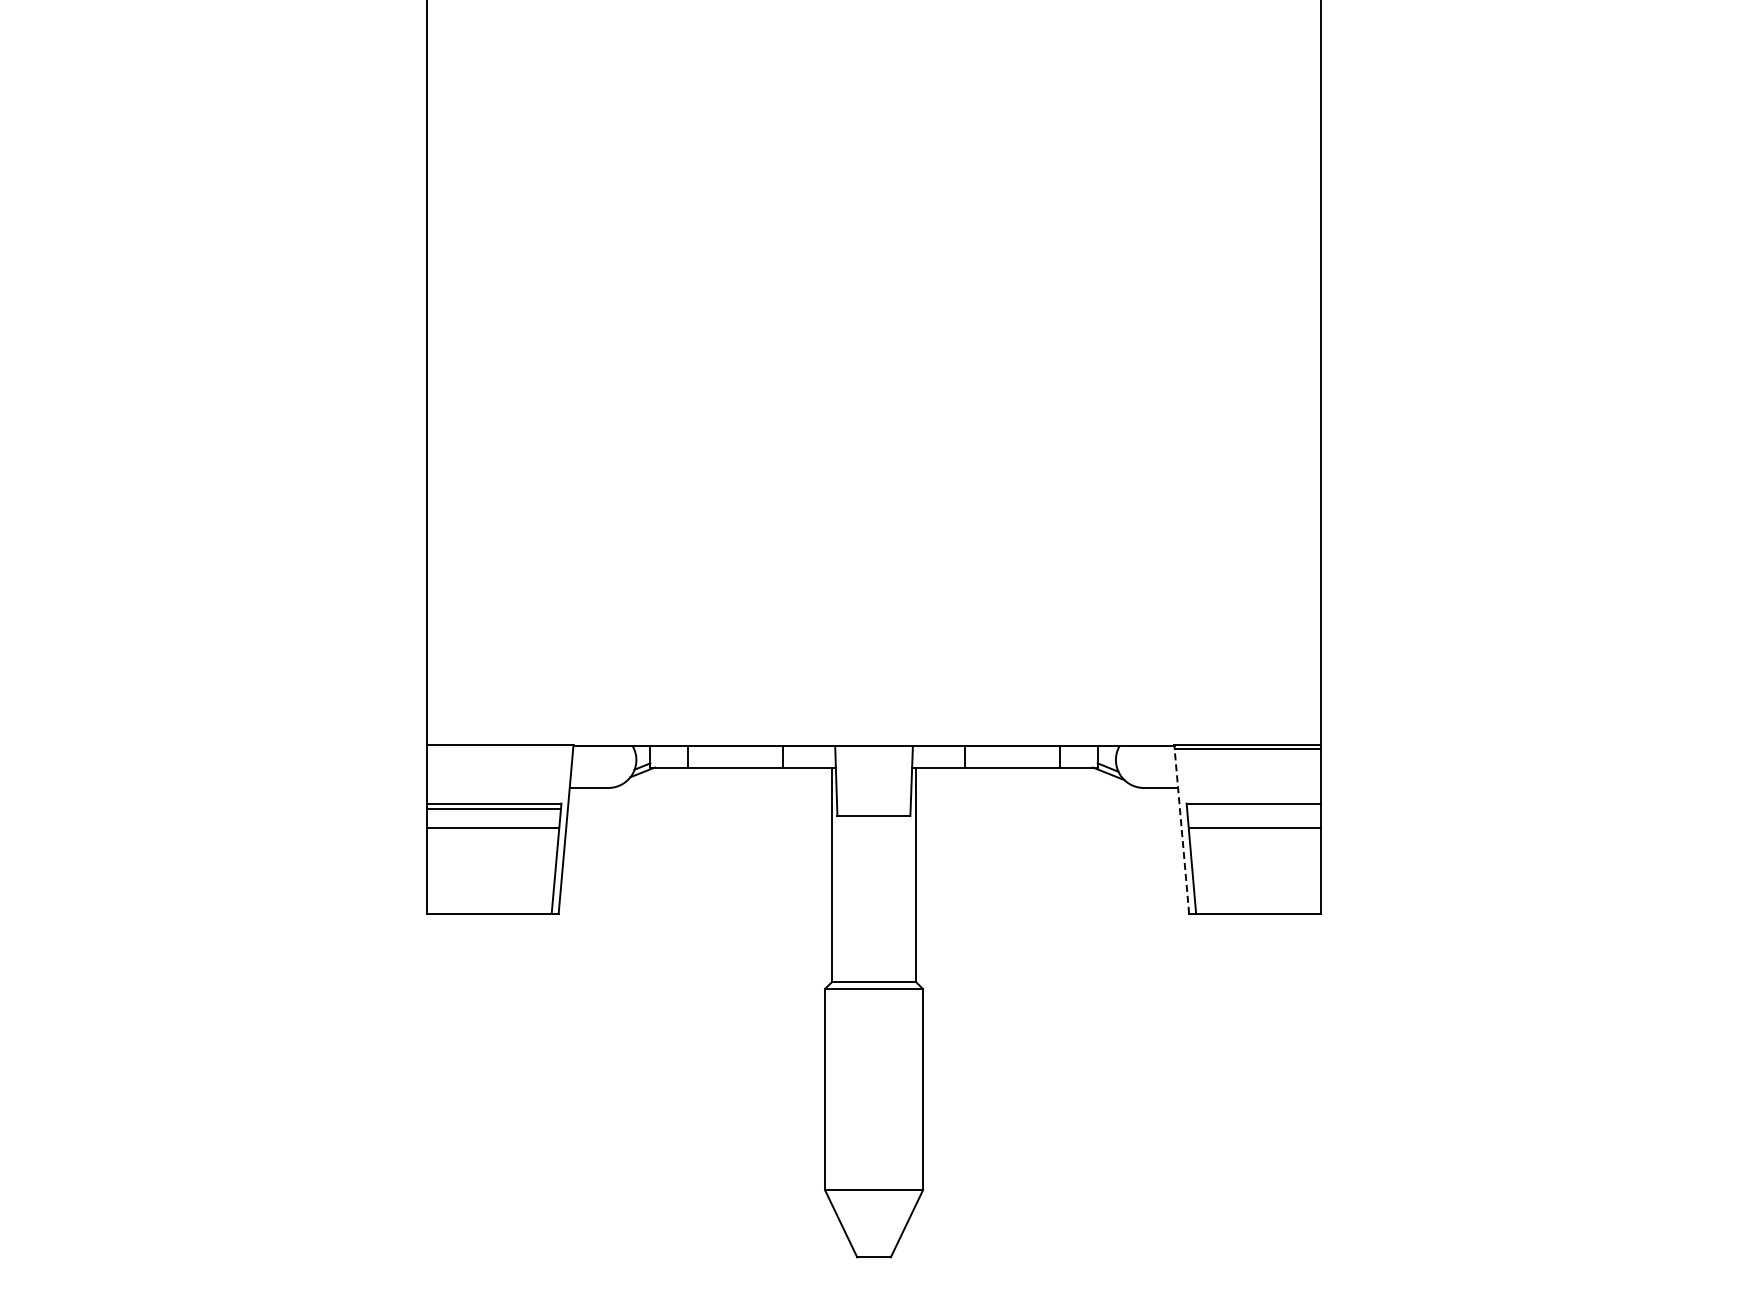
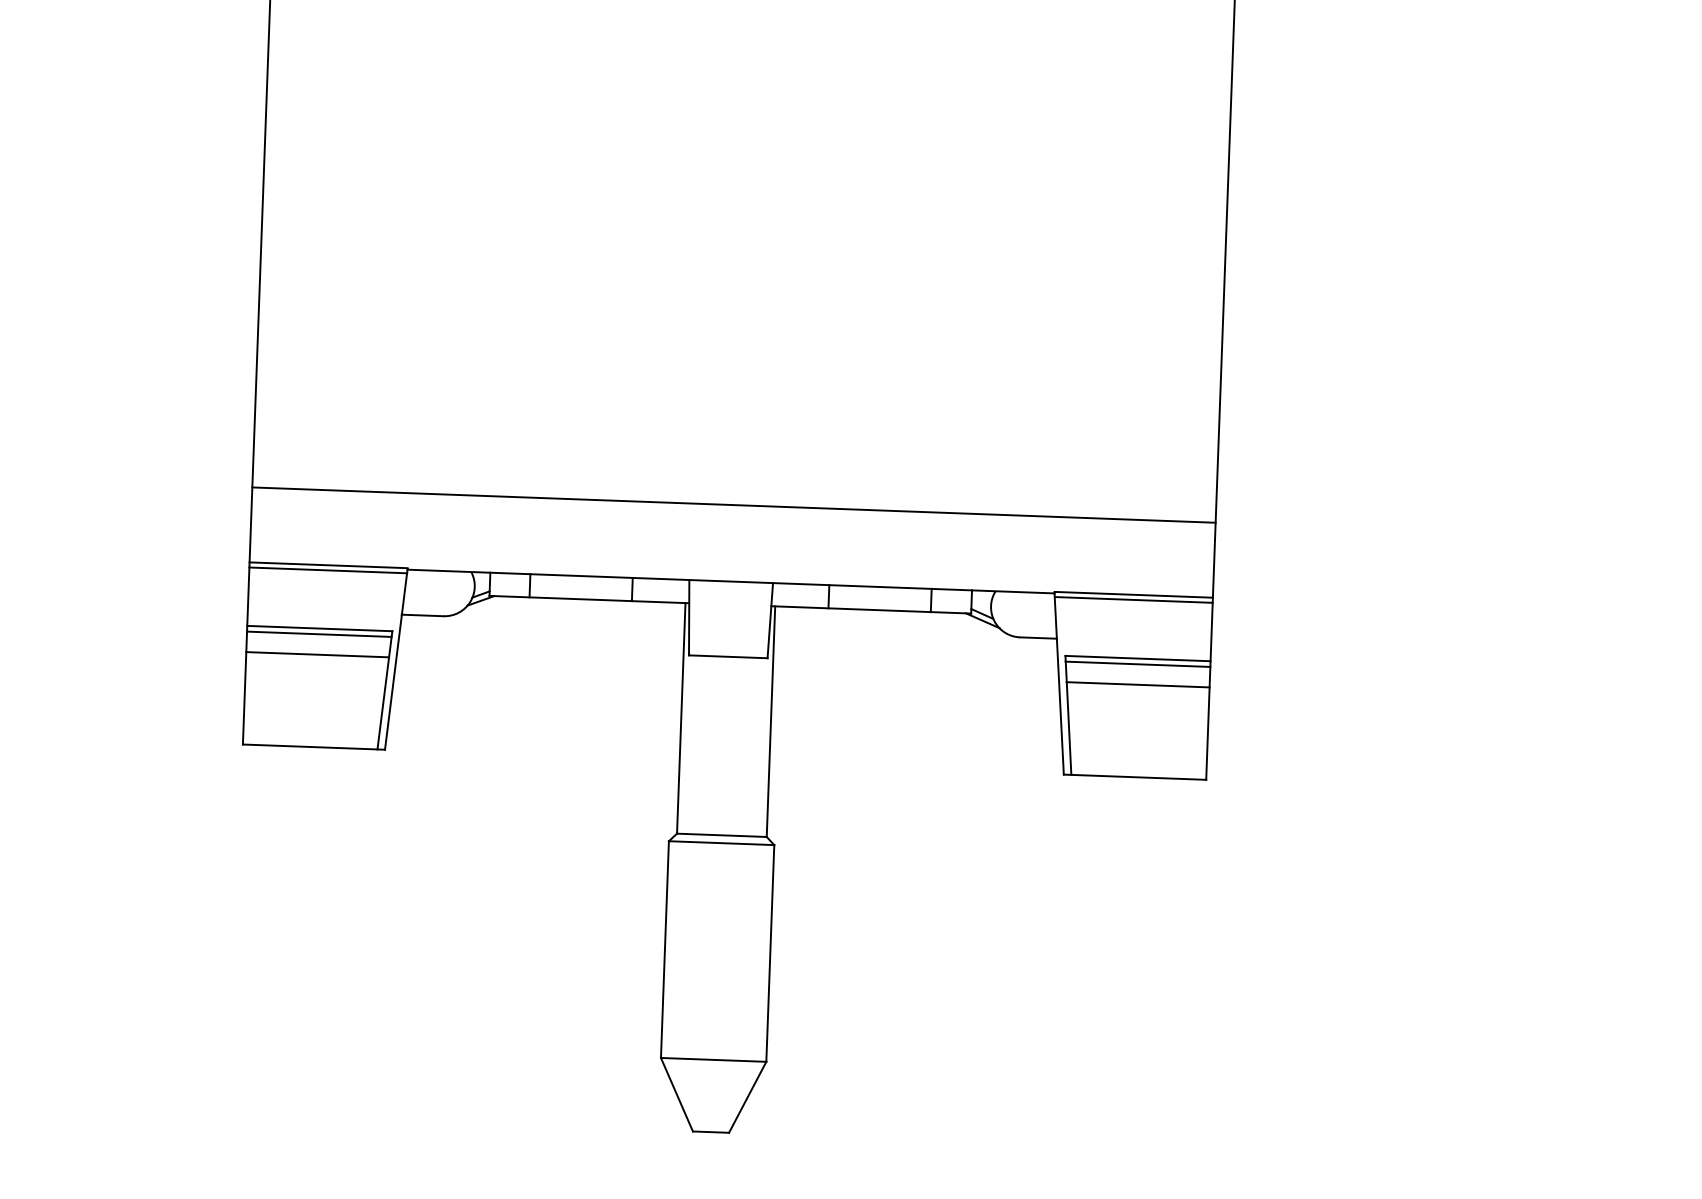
line: (873, 675) -> (733, 505), added
line: (499, 749) -> (327, 570), added
line: (1253, 808) -> (1137, 663), added
line: (1181, 829) -> (1058, 683), dashed -> solid

